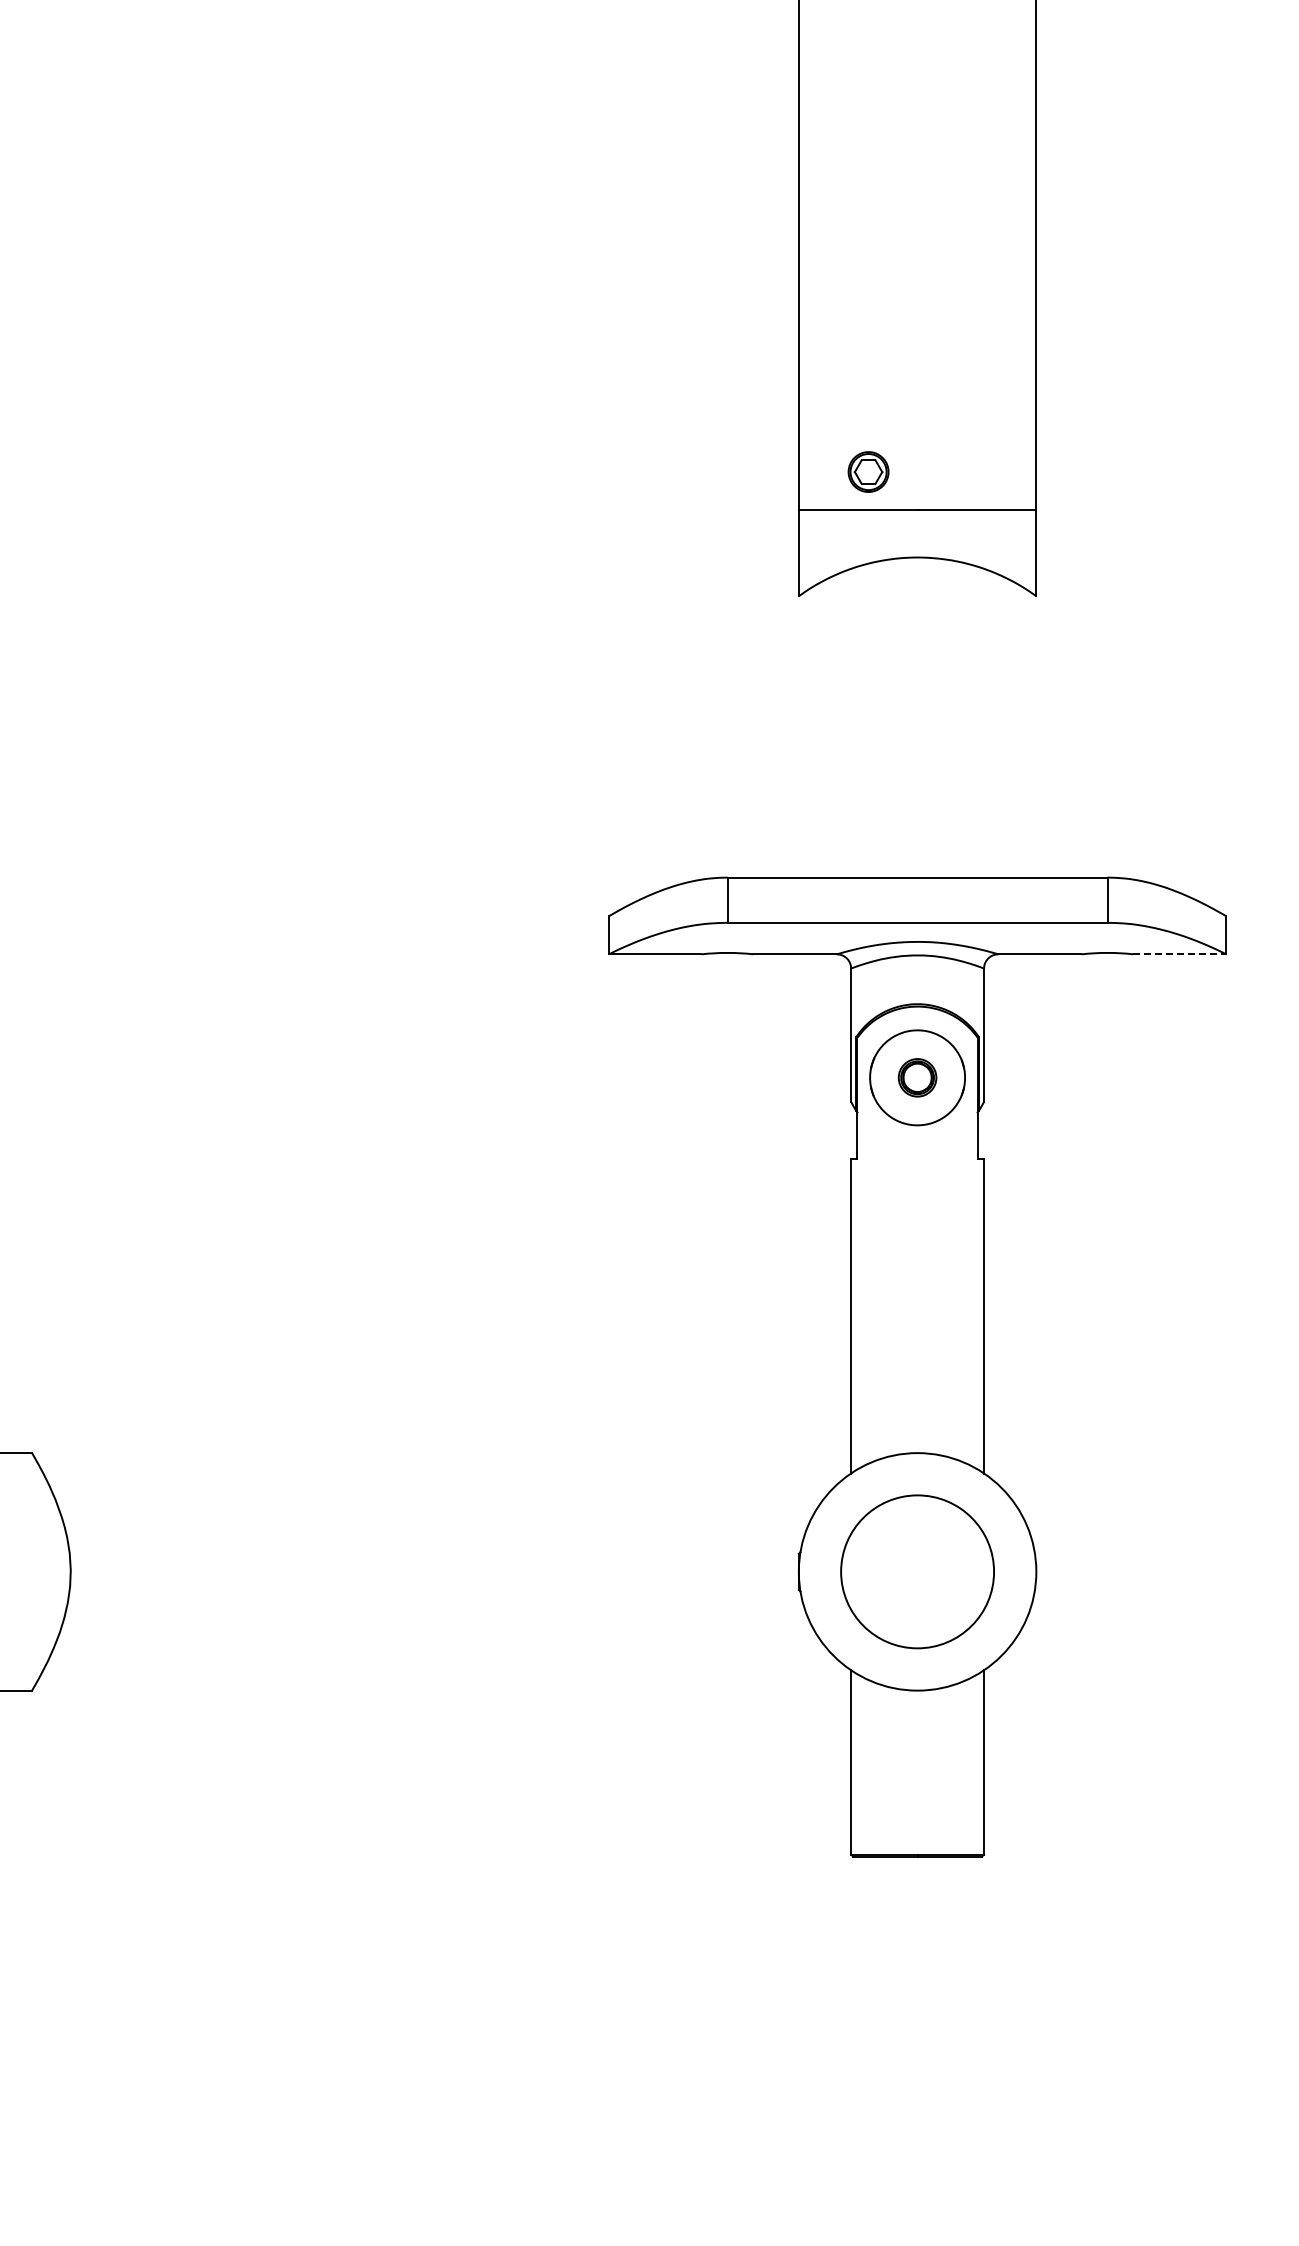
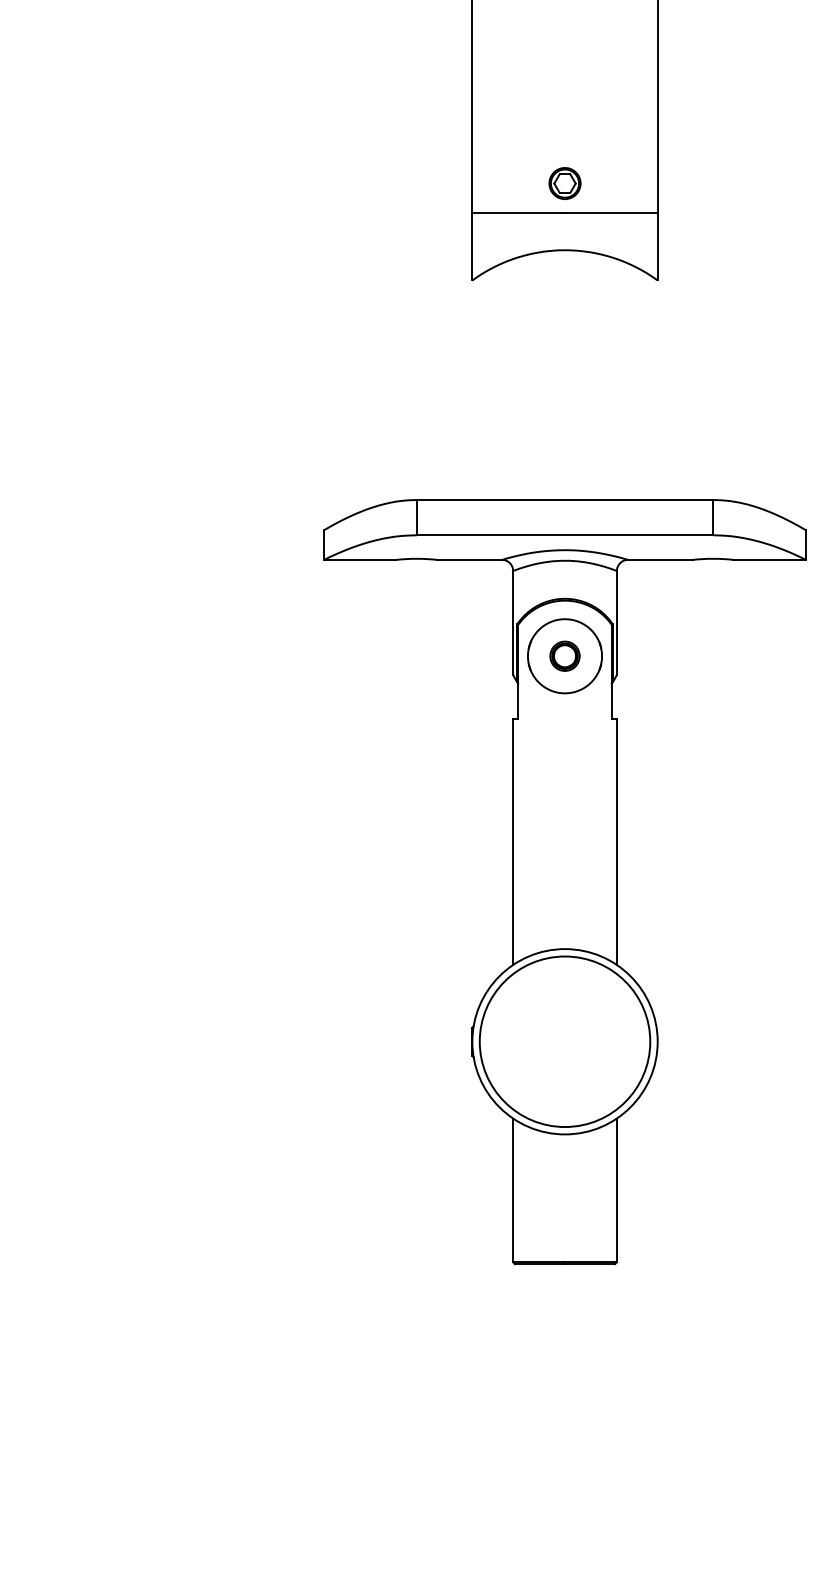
part: (868, 471) -> (564, 183), moved
line: (1179, 954) -> (769, 560), dashed -> solid
circle: (917, 1571) -> (564, 1041), size x1.43

